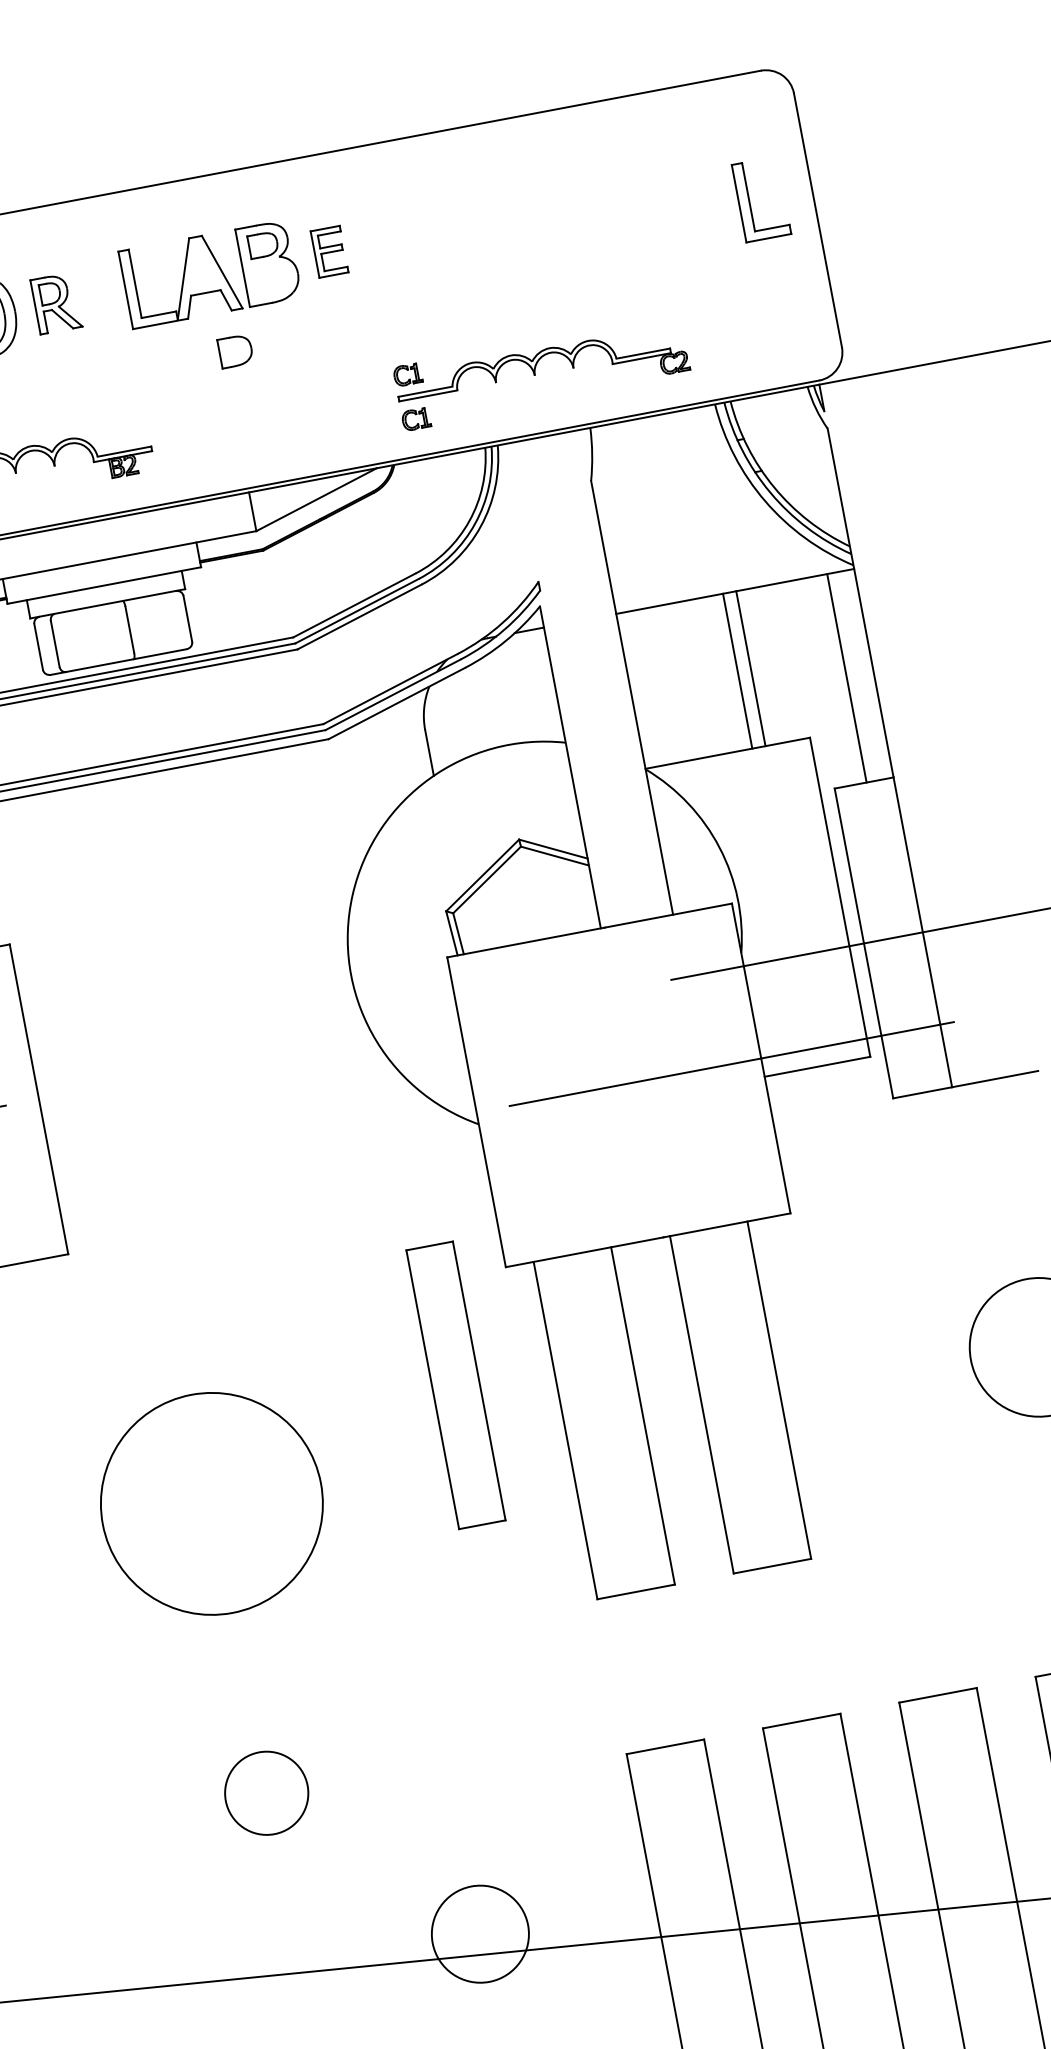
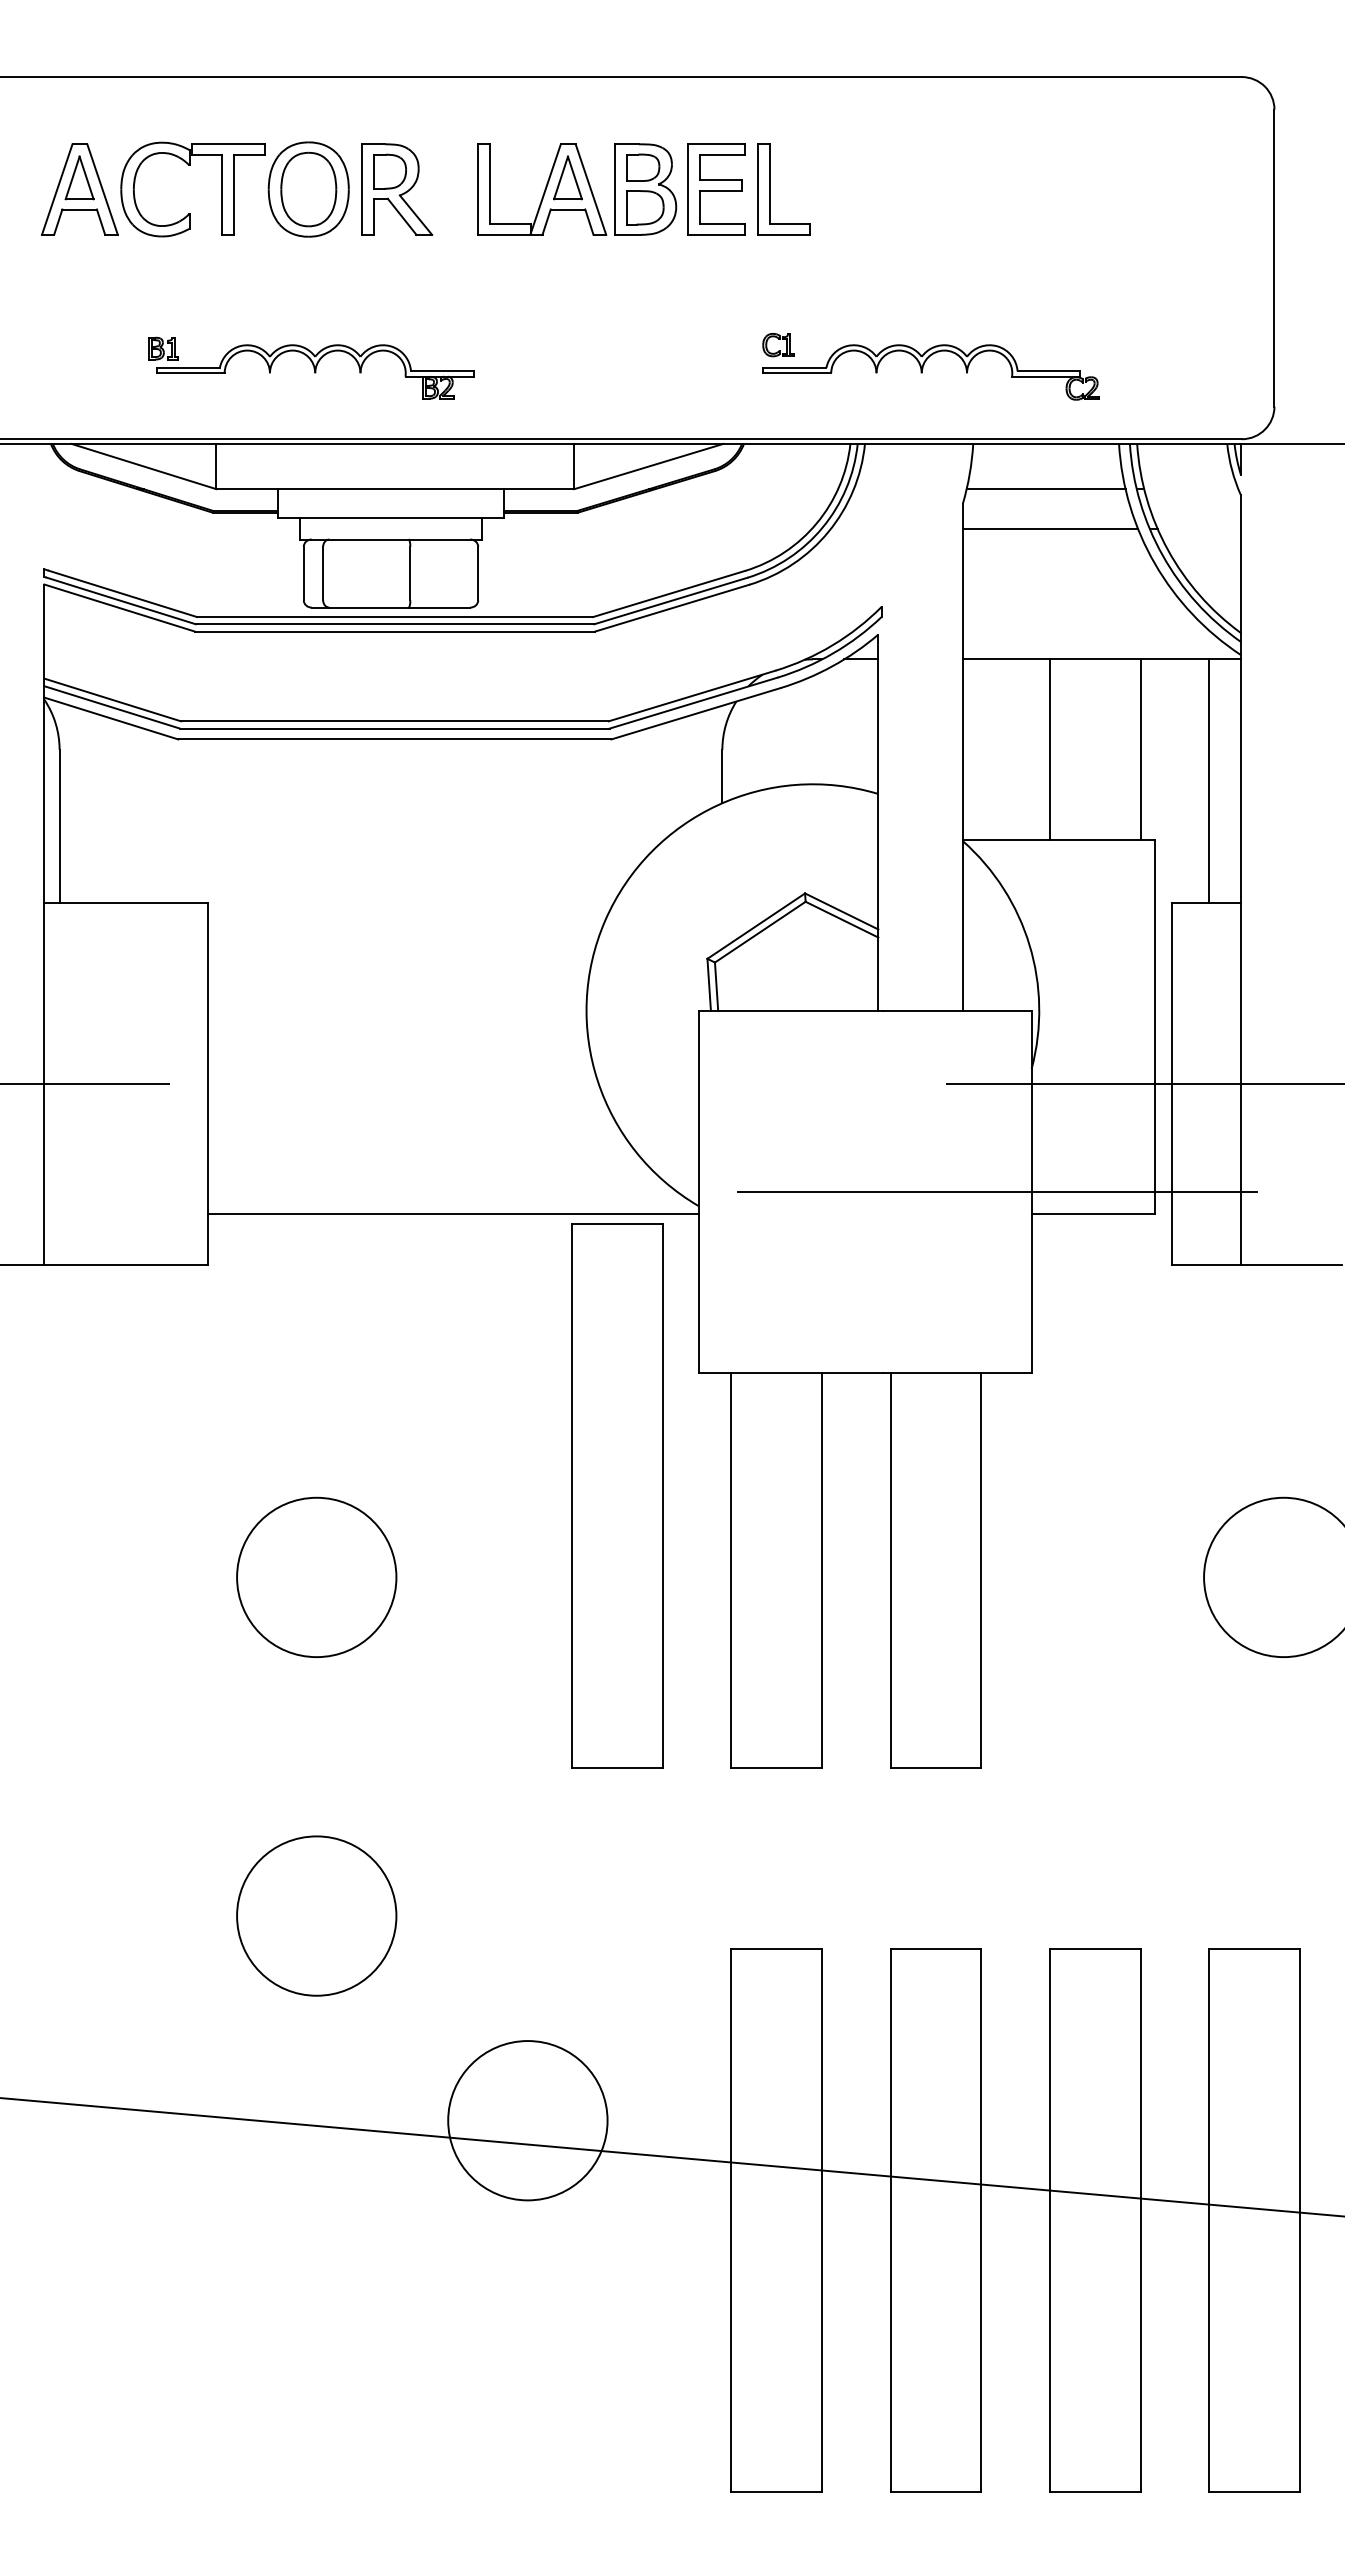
part: (749, 201) -> (770, 189), moved
part: (329, 251) -> (716, 189), size x1.67
part: (200, 265) -> (567, 177), added
part: (56, 303) -> (397, 189), size x1.43
part: (235, 351) -> (645, 207), moved
part: (416, 419) -> (778, 397), removed
line: (659, 455) -> (1045, 489), added
line: (670, 488) -> (1050, 529), added
line: (751, 668) -> (1050, 749), moved
line: (737, 670) -> (1140, 749), moved
line: (269, 1170) -> (452, 1213), added
part: (456, 1384) -> (617, 1495), size x1.67
circle: (211, 1502) -> (316, 1576), size x0.62
circle: (266, 1792) -> (316, 1915), size x1.67
circle: (480, 1934) -> (527, 2120), size x1.43

